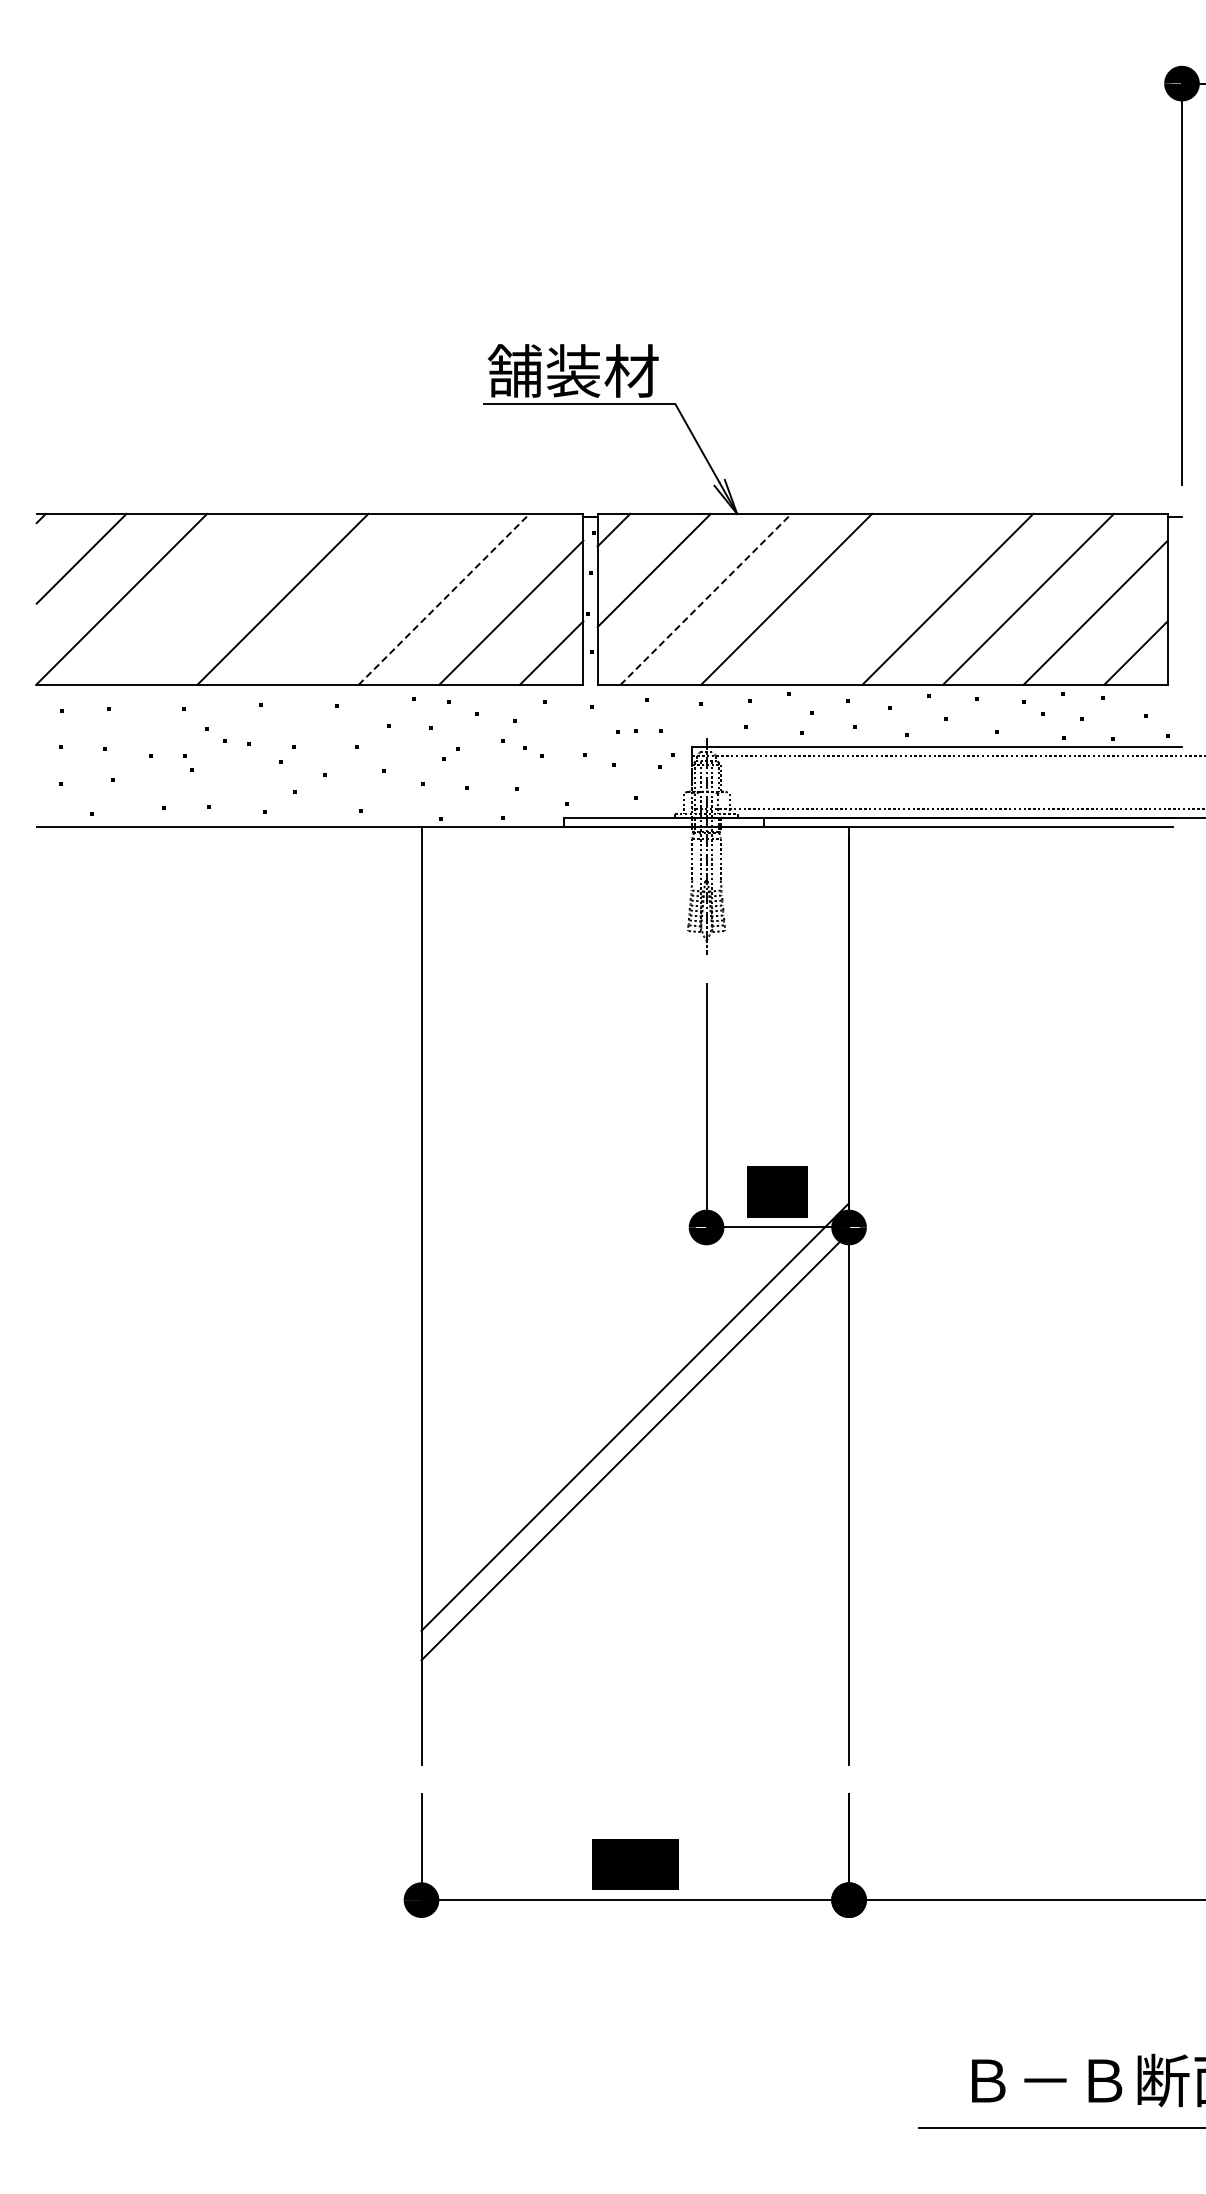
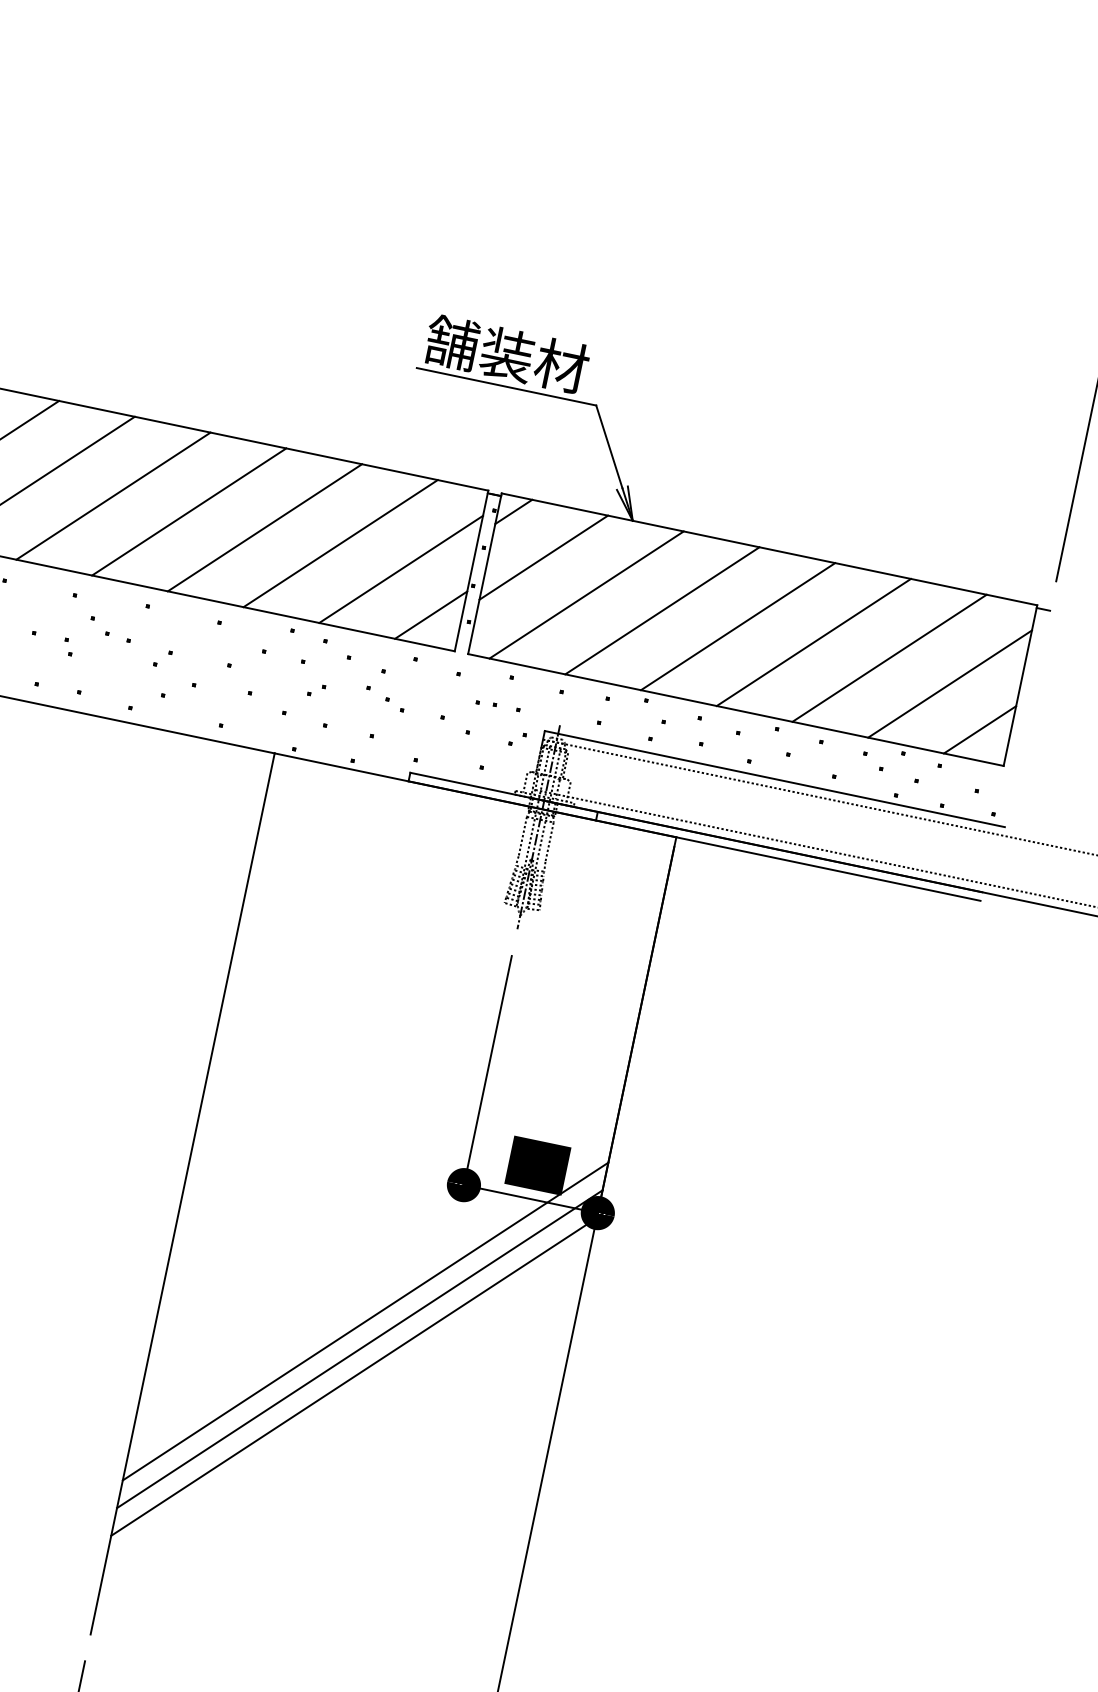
line: (201, 598) -> (112, 495), added
line: (363, 598) -> (265, 526), added
line: (866, 598) -> (737, 625), added
line: (444, 599) -> (341, 543), dashed -> solid
line: (705, 599) -> (586, 594), dashed -> solid
line: (635, 1387) -> (365, 1321), added

